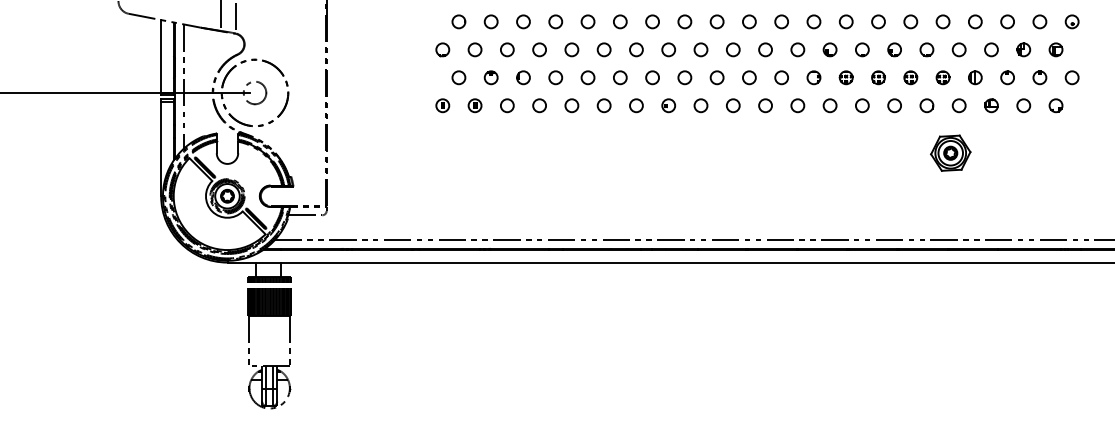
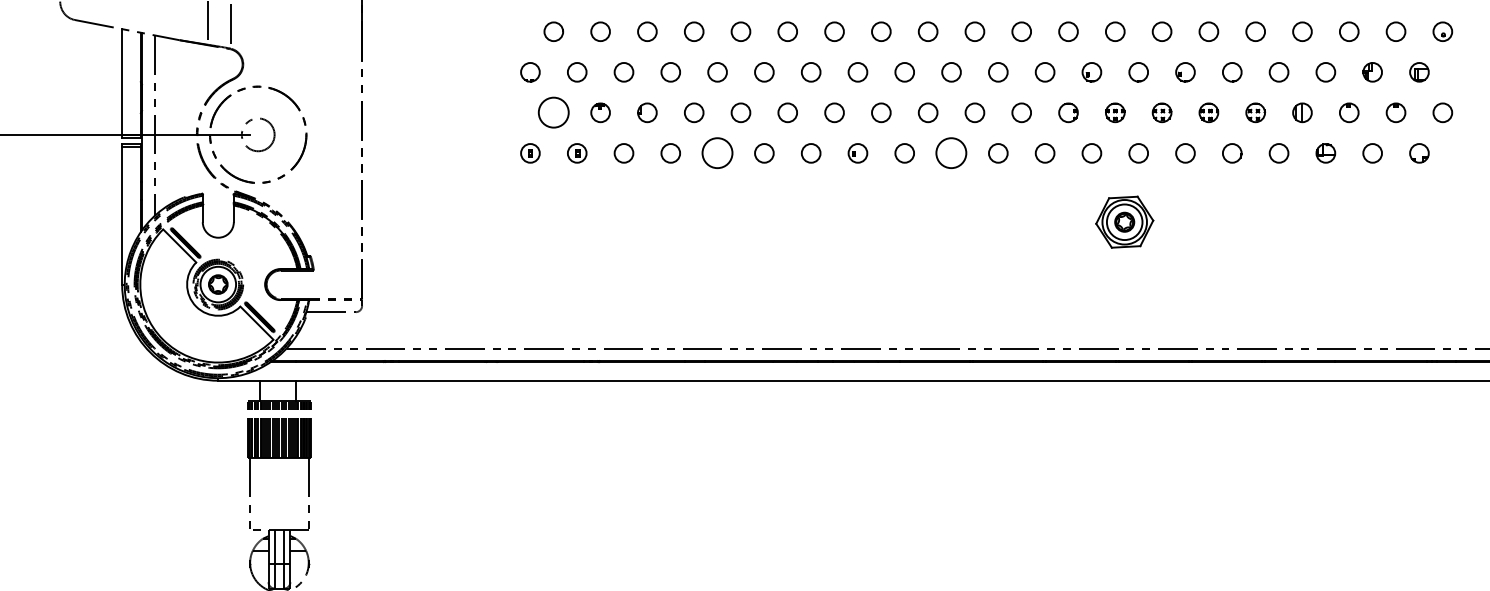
circle: (458, 77) -> (553, 112), size x1.6
circle: (571, 105) -> (717, 153), size x1.6
circle: (733, 105) -> (951, 153), size x1.6
part: (950, 152) -> (1124, 221), moved

